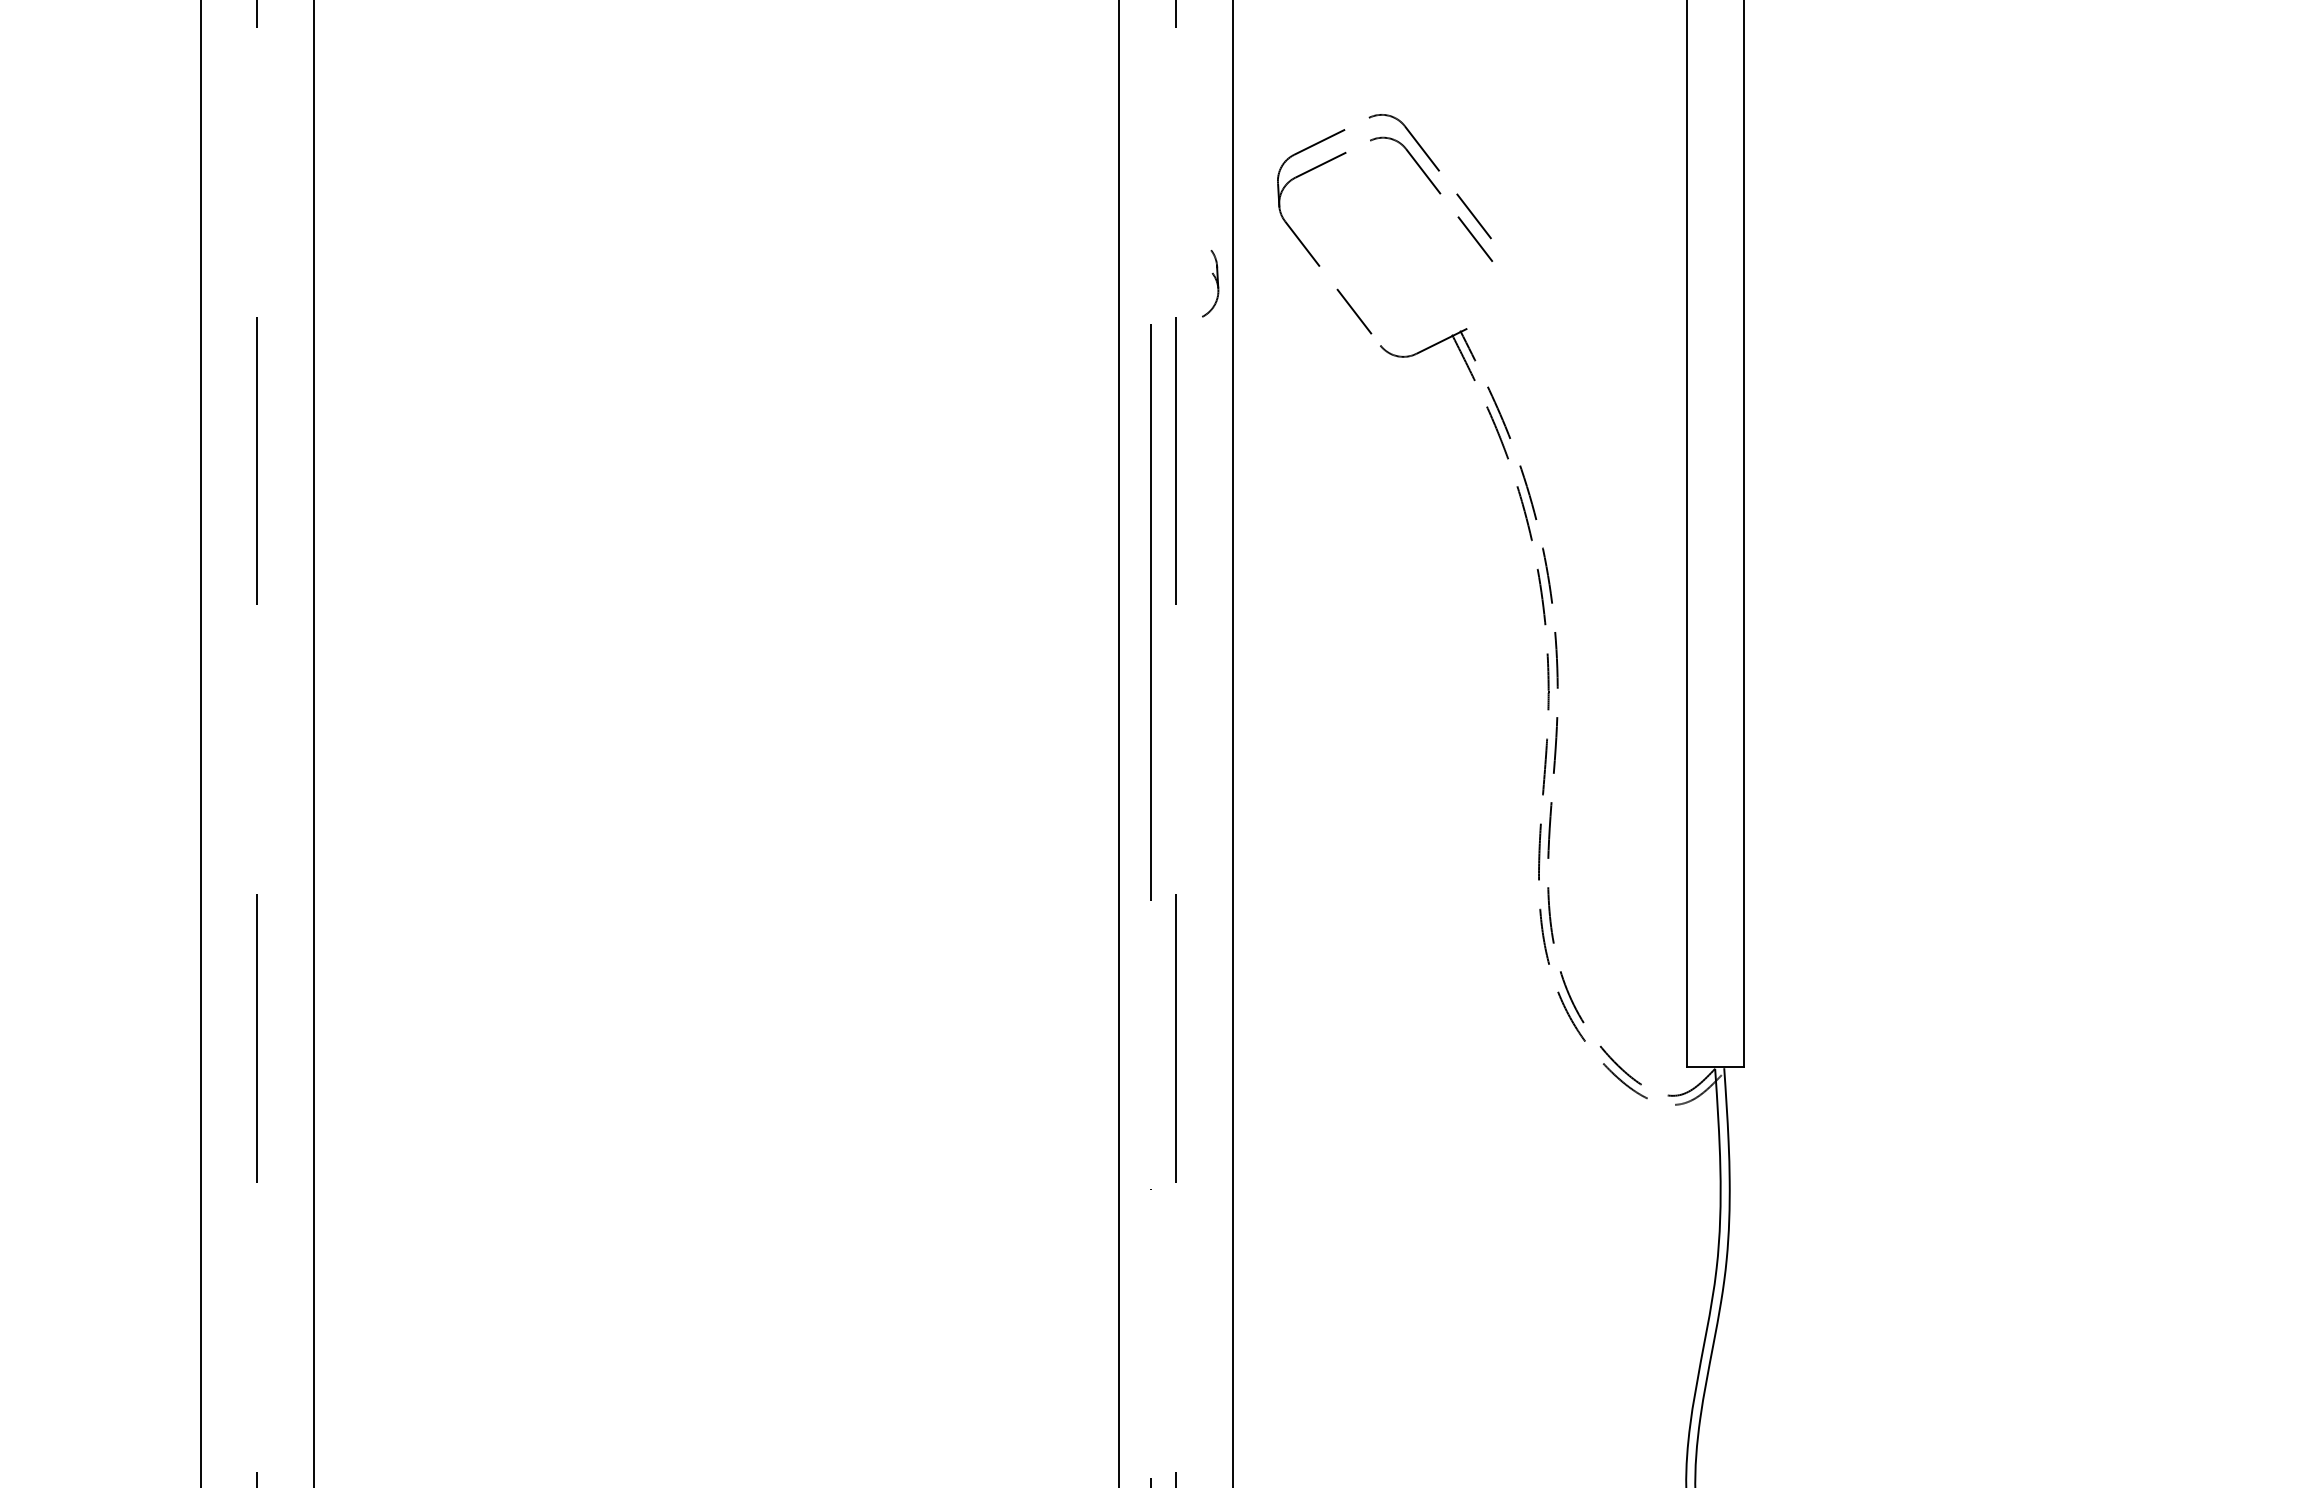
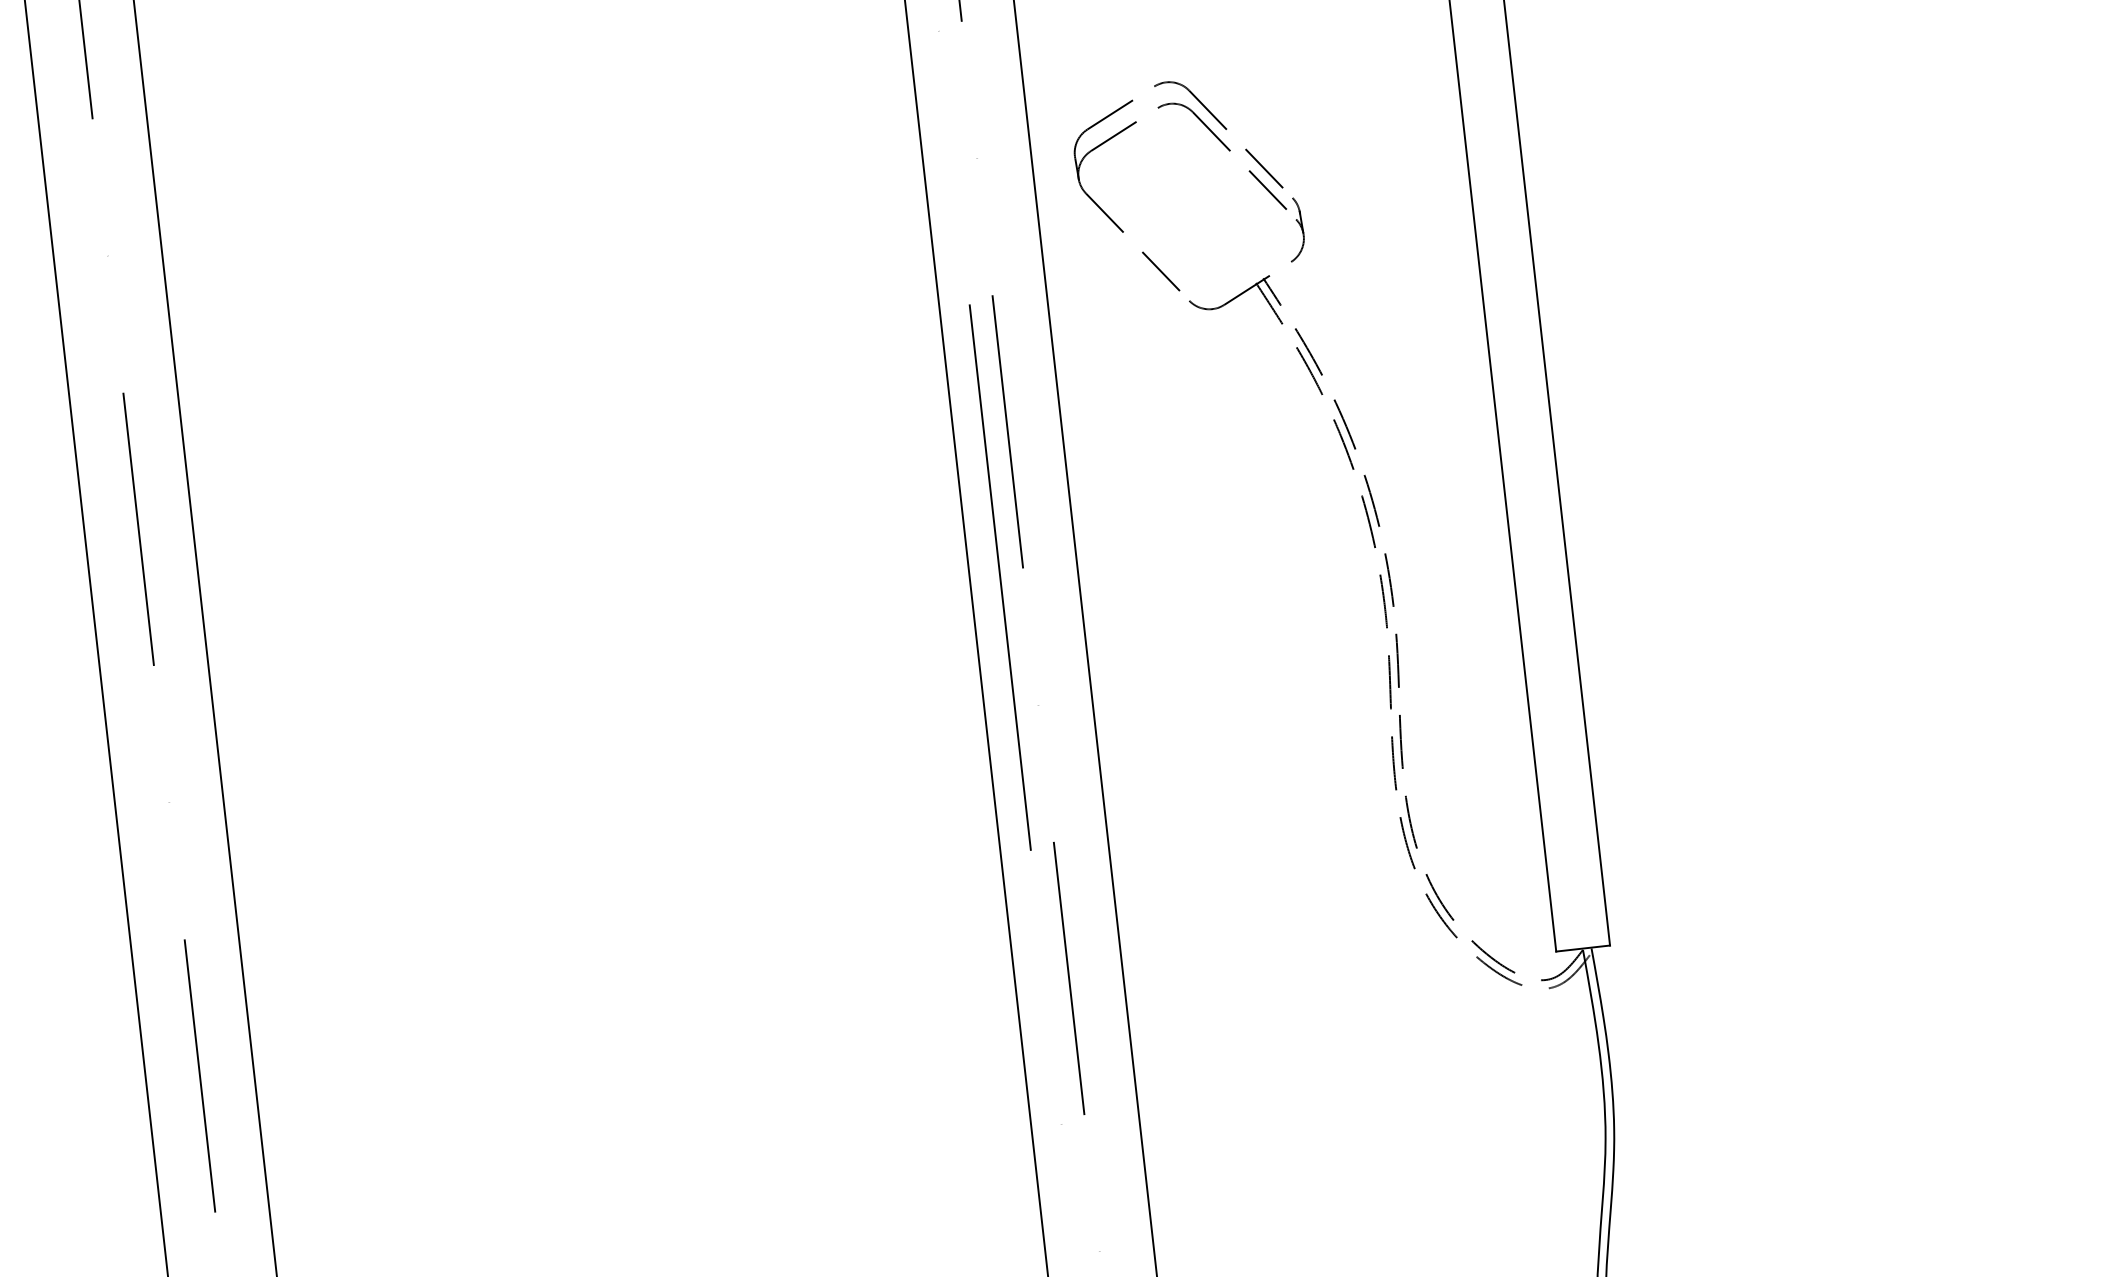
part: (1210, 283) -> (1295, 229), moved

